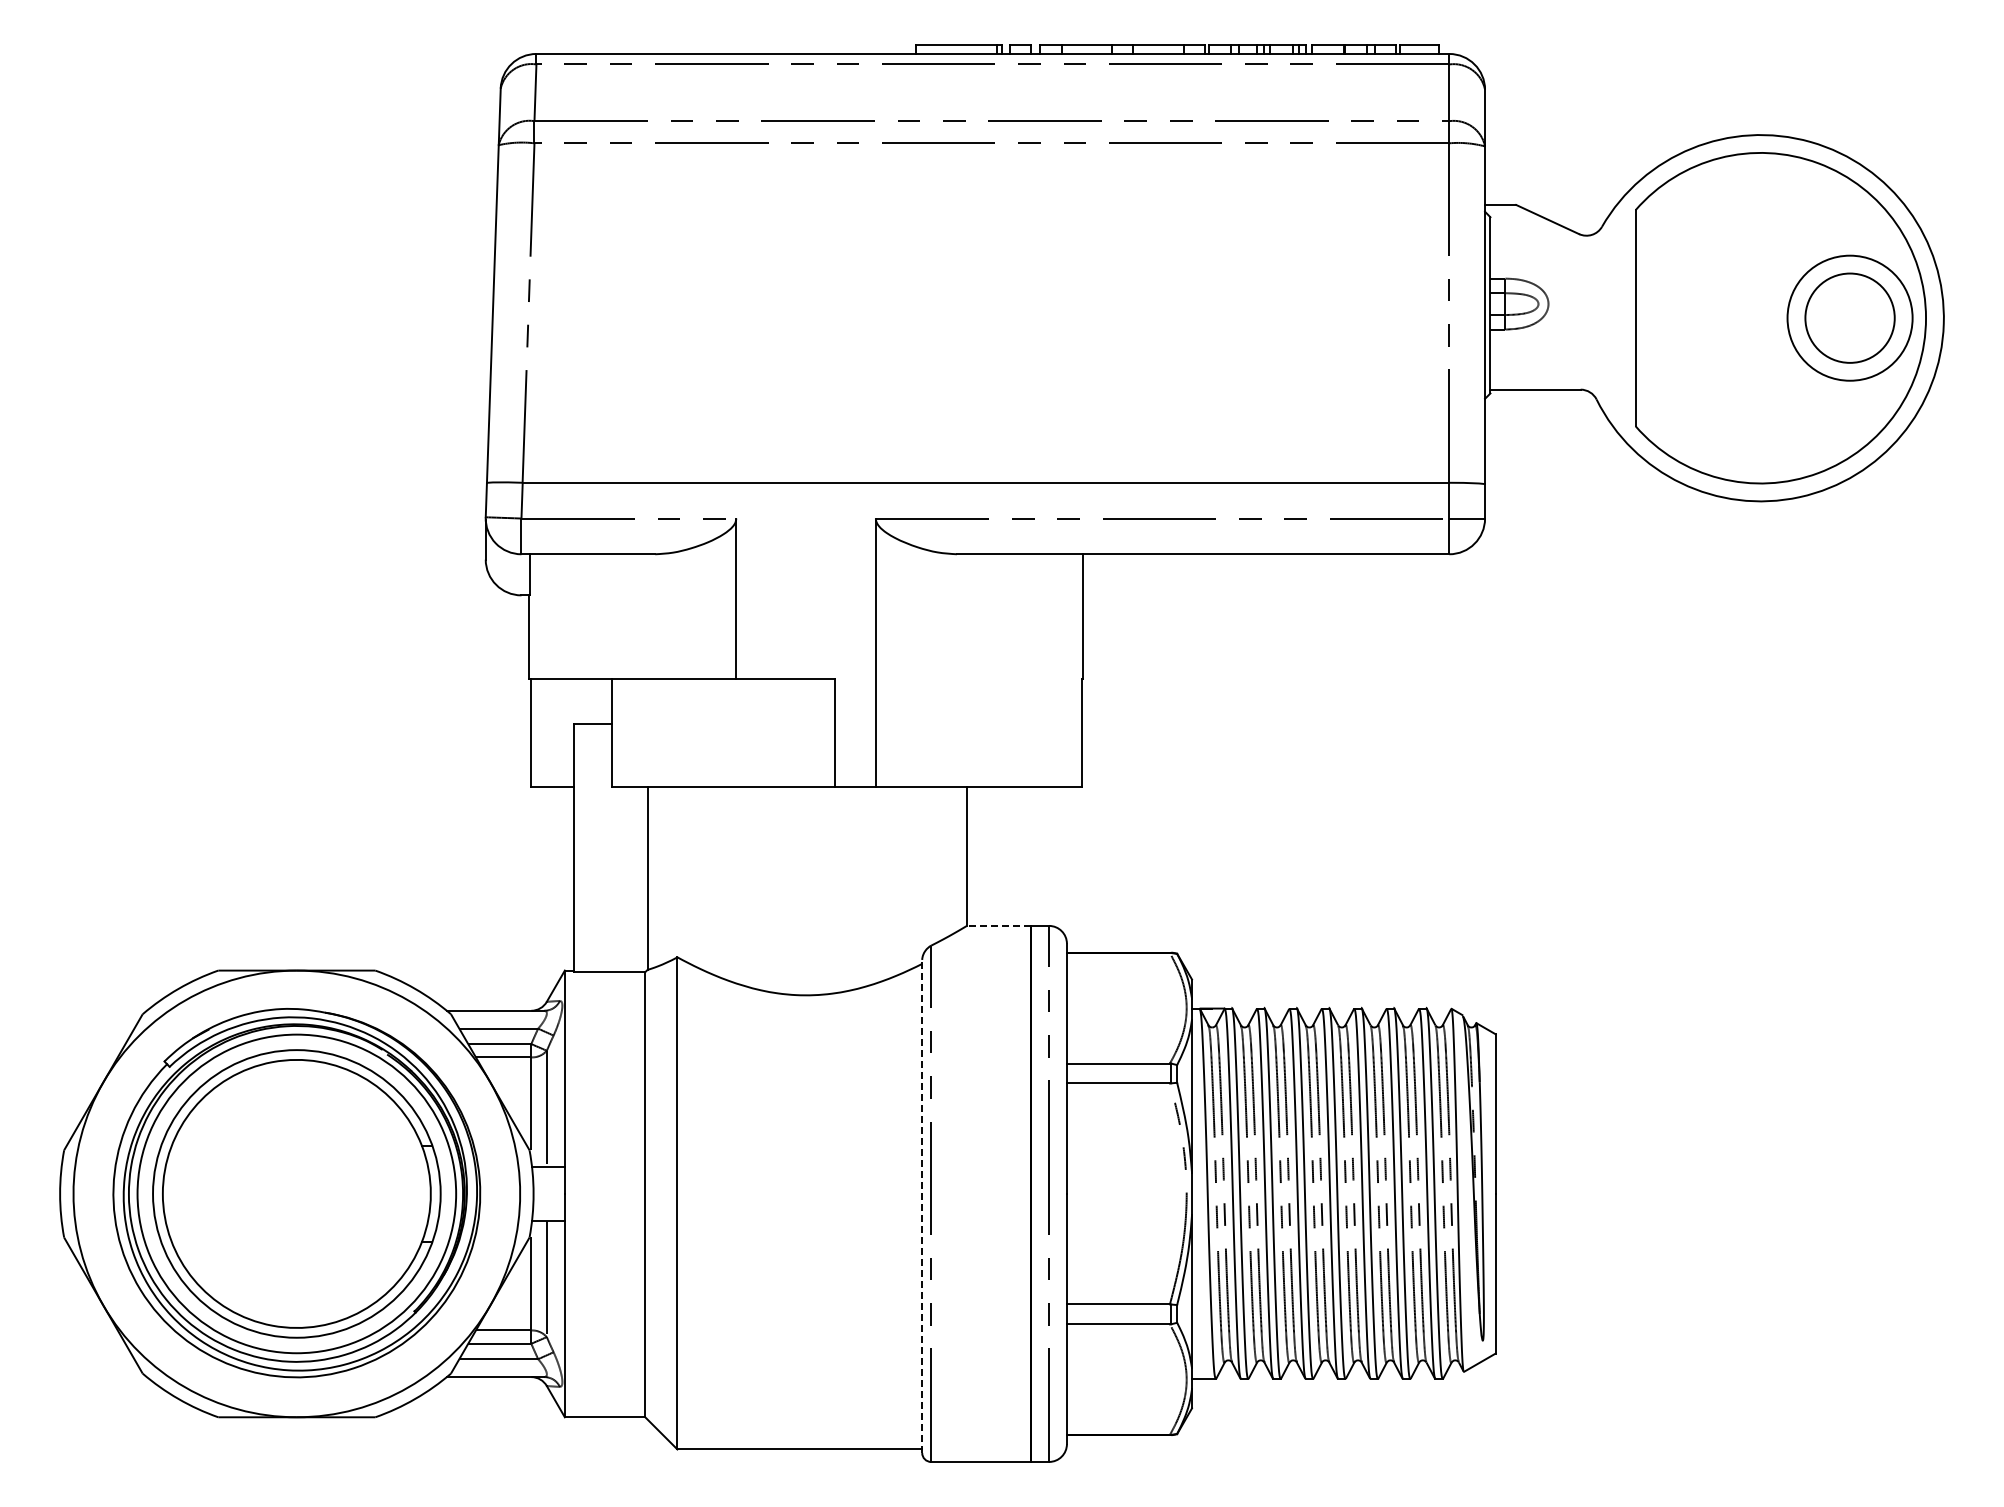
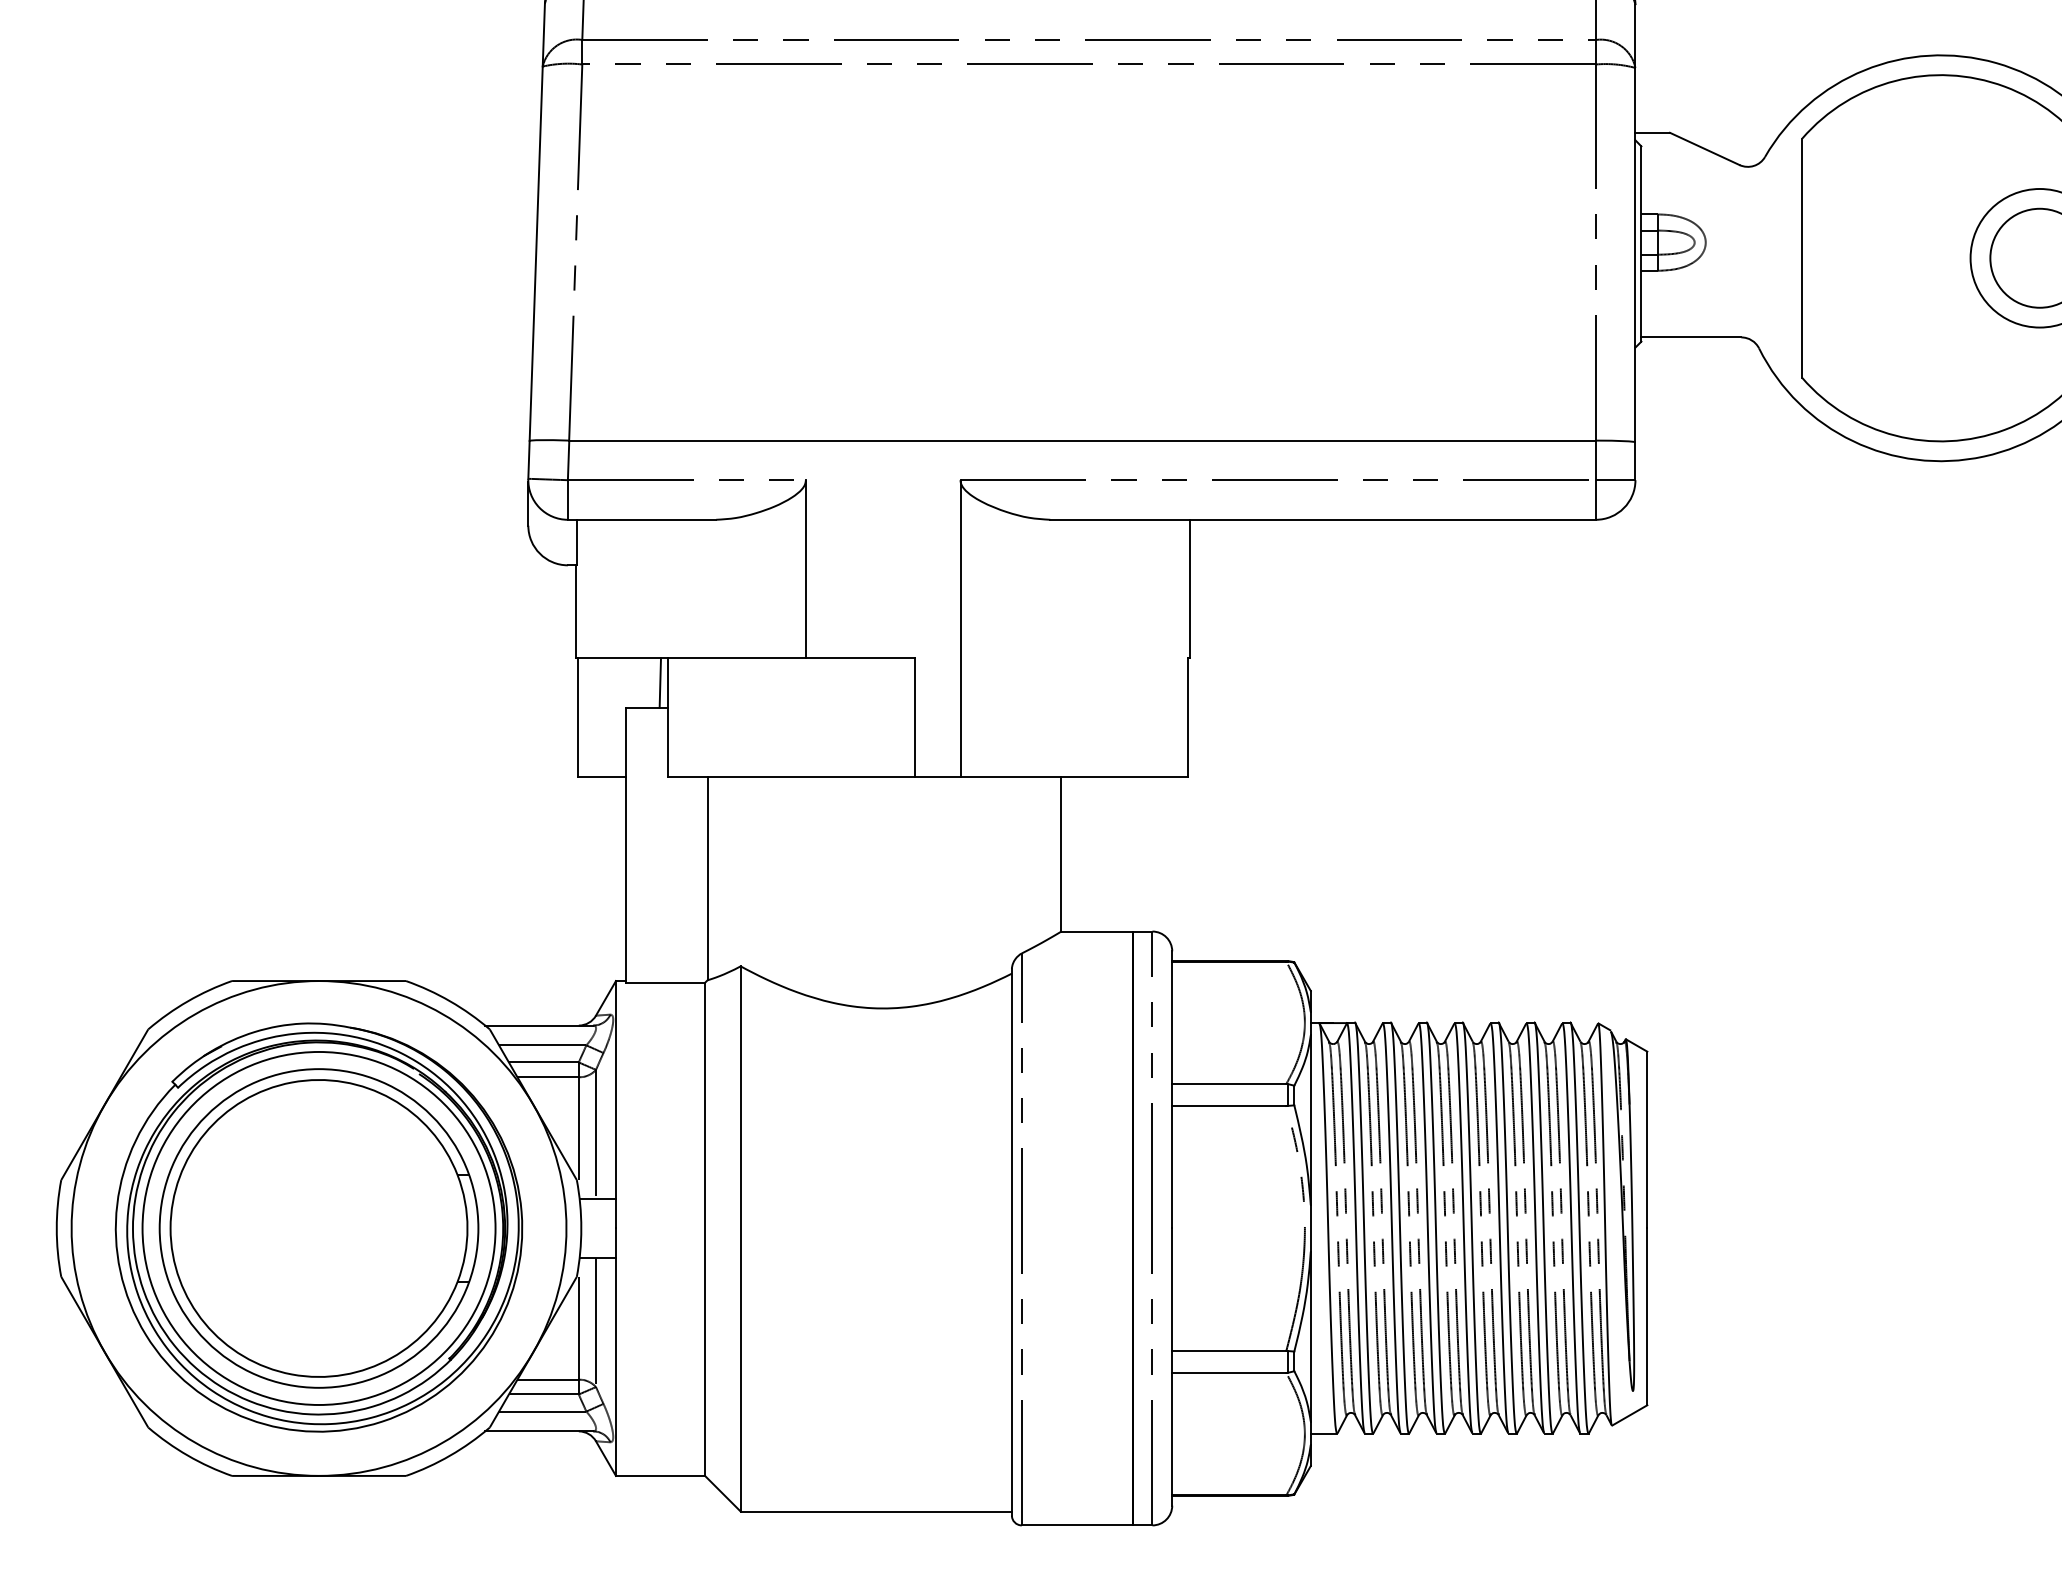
line: (604, 701) -> (659, 682), added
line: (998, 925) -> (1096, 931), dashed -> solid
line: (922, 1206) -> (1012, 1242), dashed -> solid

